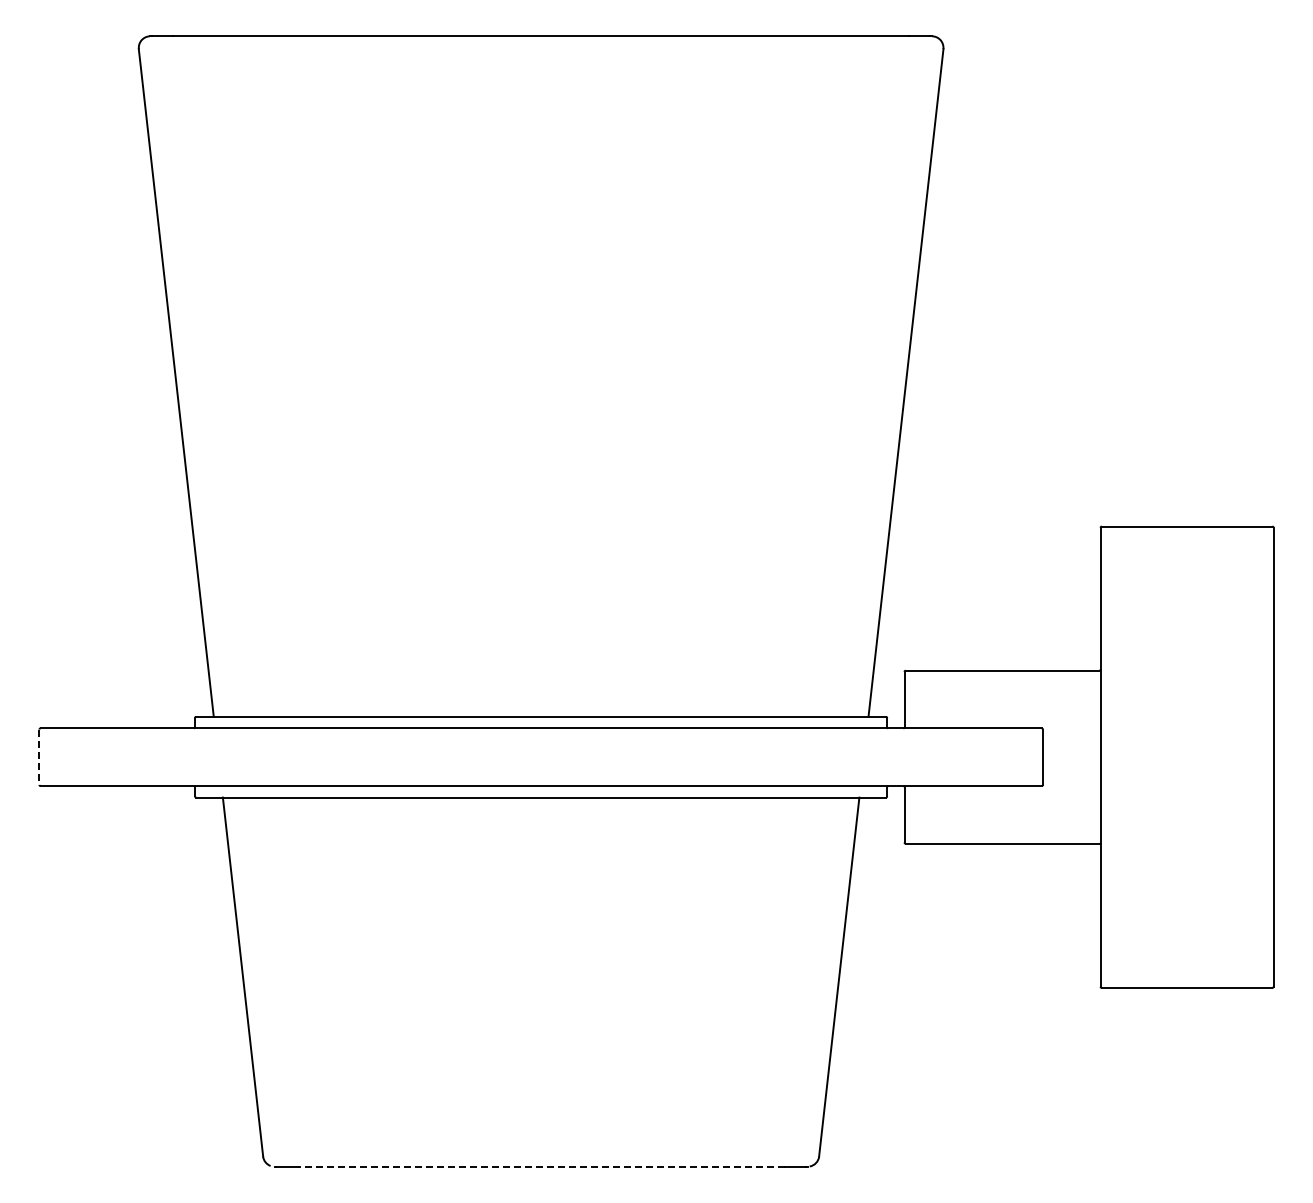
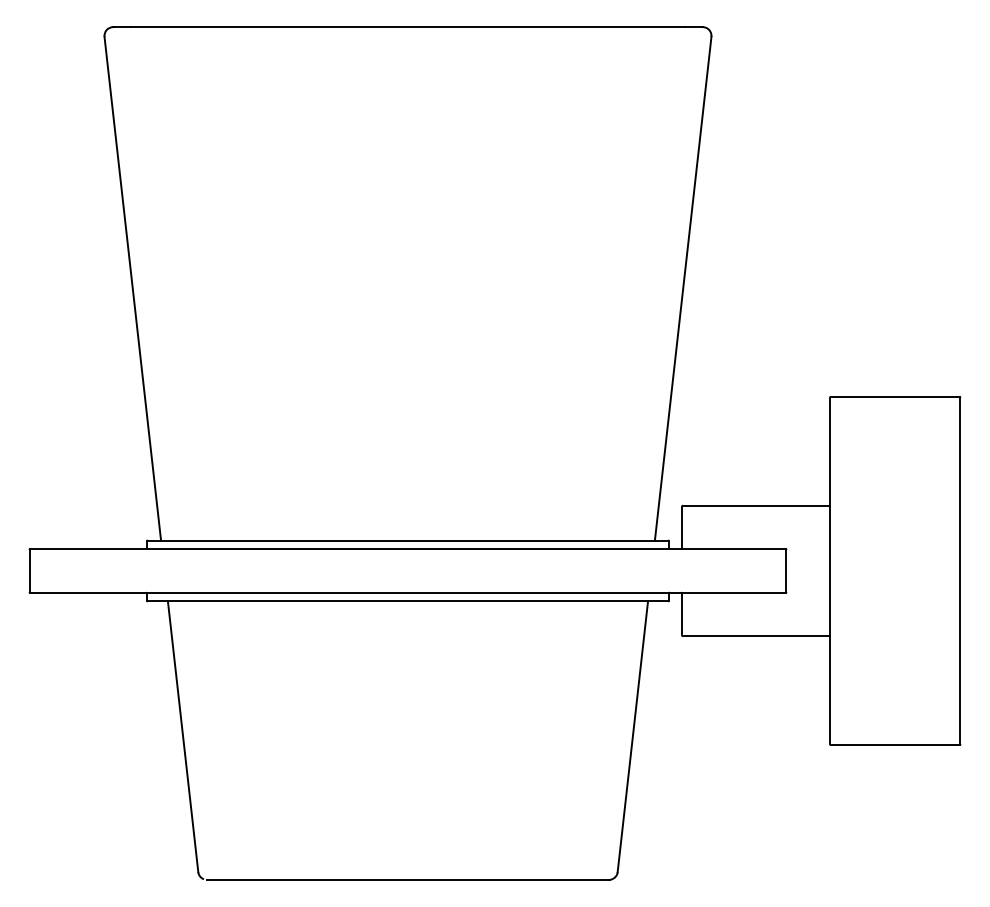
line: (39, 757) -> (29, 571), dashed -> solid
line: (541, 1166) -> (408, 879), dashed -> solid

